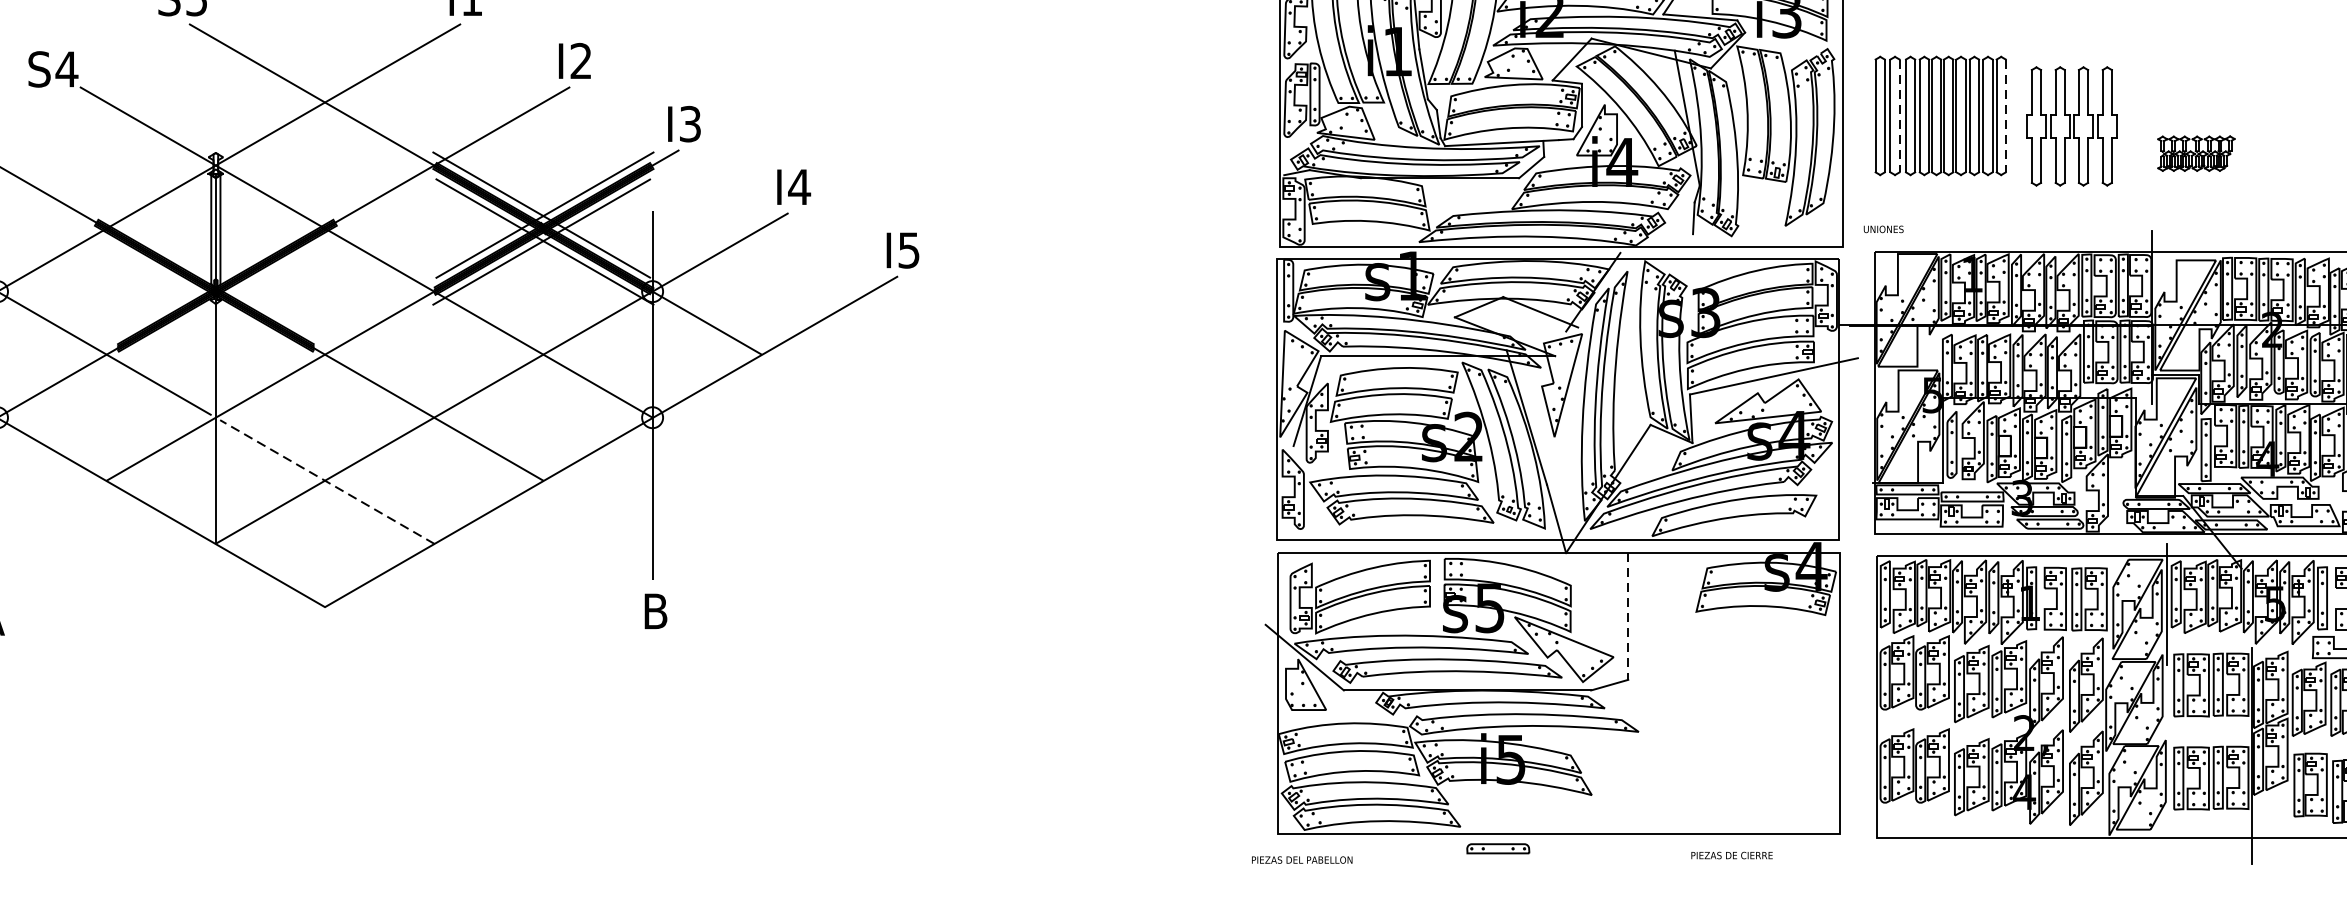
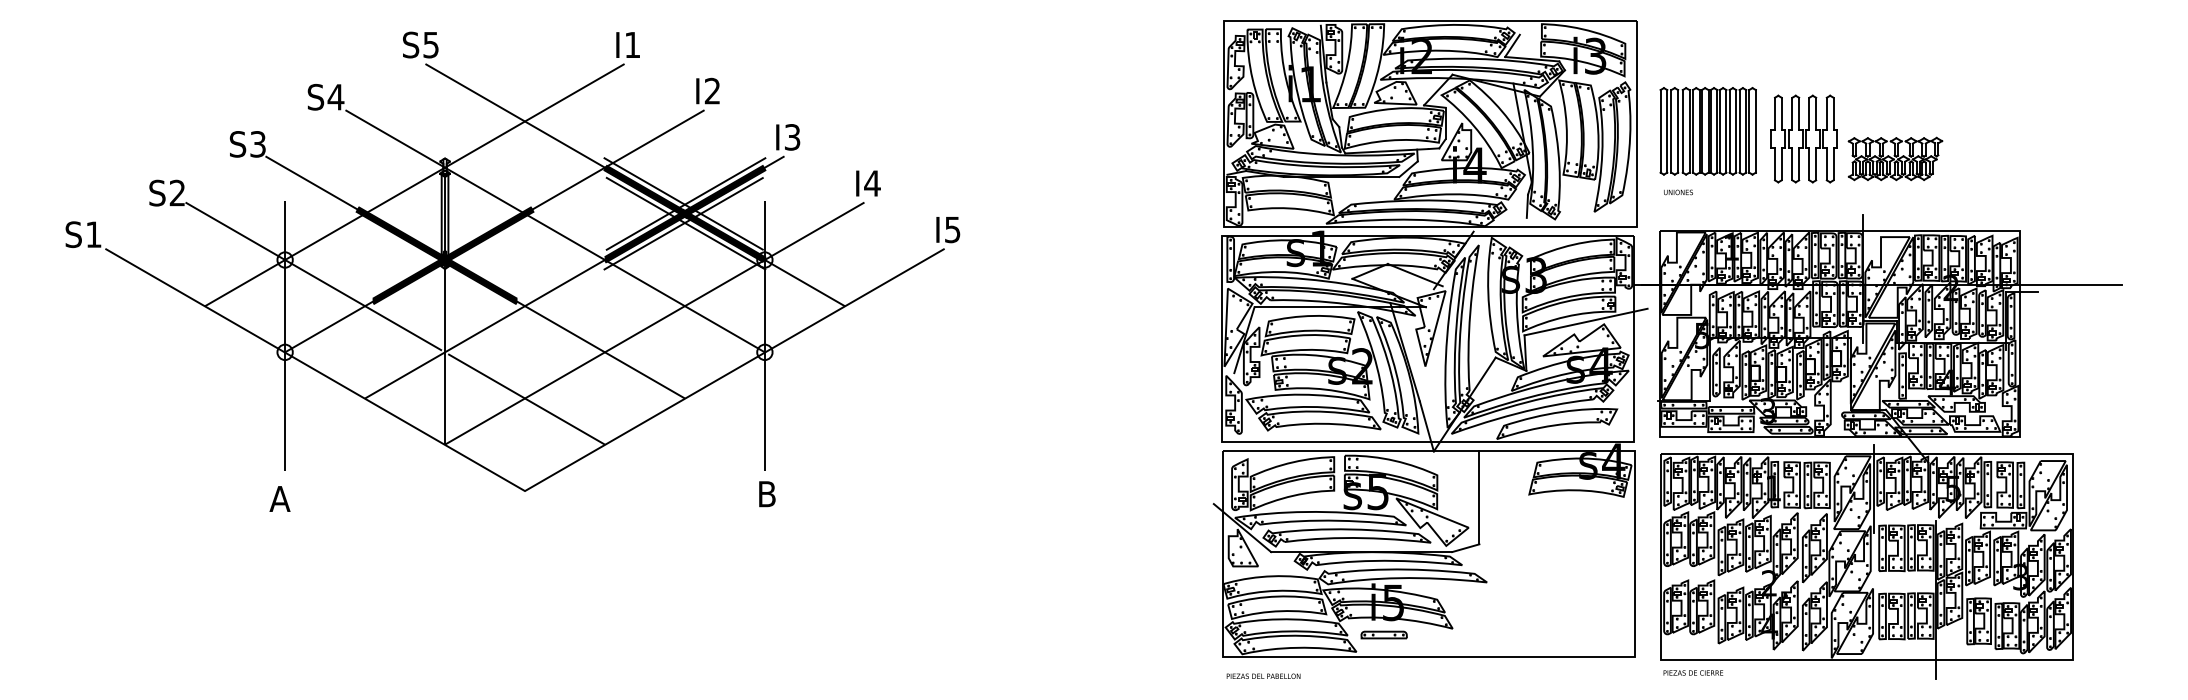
line: (1900, 116) -> (1678, 131), dashed -> solid
line: (2005, 116) -> (1755, 131), dashed -> solid
part: (2196, 153) -> (1895, 158), size x1.67
text: (1883, 229) -> (1678, 192), moved
line: (327, 482) -> (526, 399), dashed -> solid
line: (1628, 615) -> (1479, 497), dashed -> solid
part: (1497, 848) -> (1383, 634), moved
text: (1732, 854) -> (1693, 672), moved
text: (1302, 858) -> (1263, 675), moved

